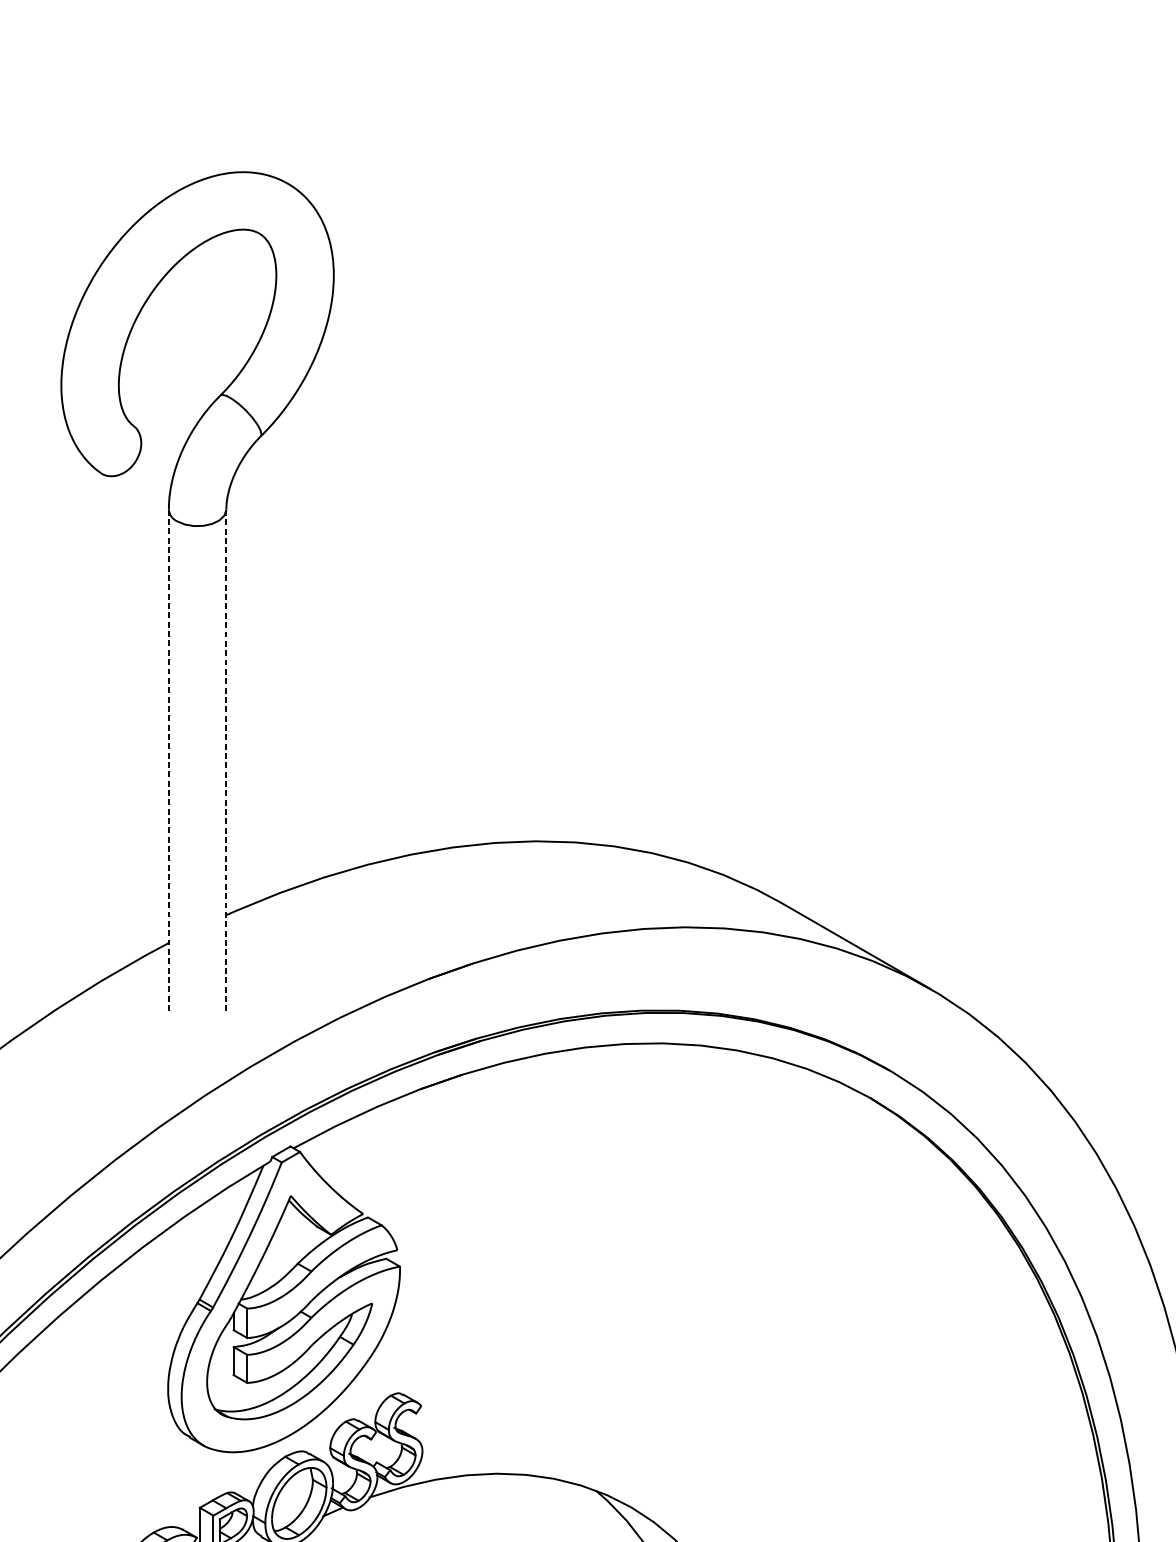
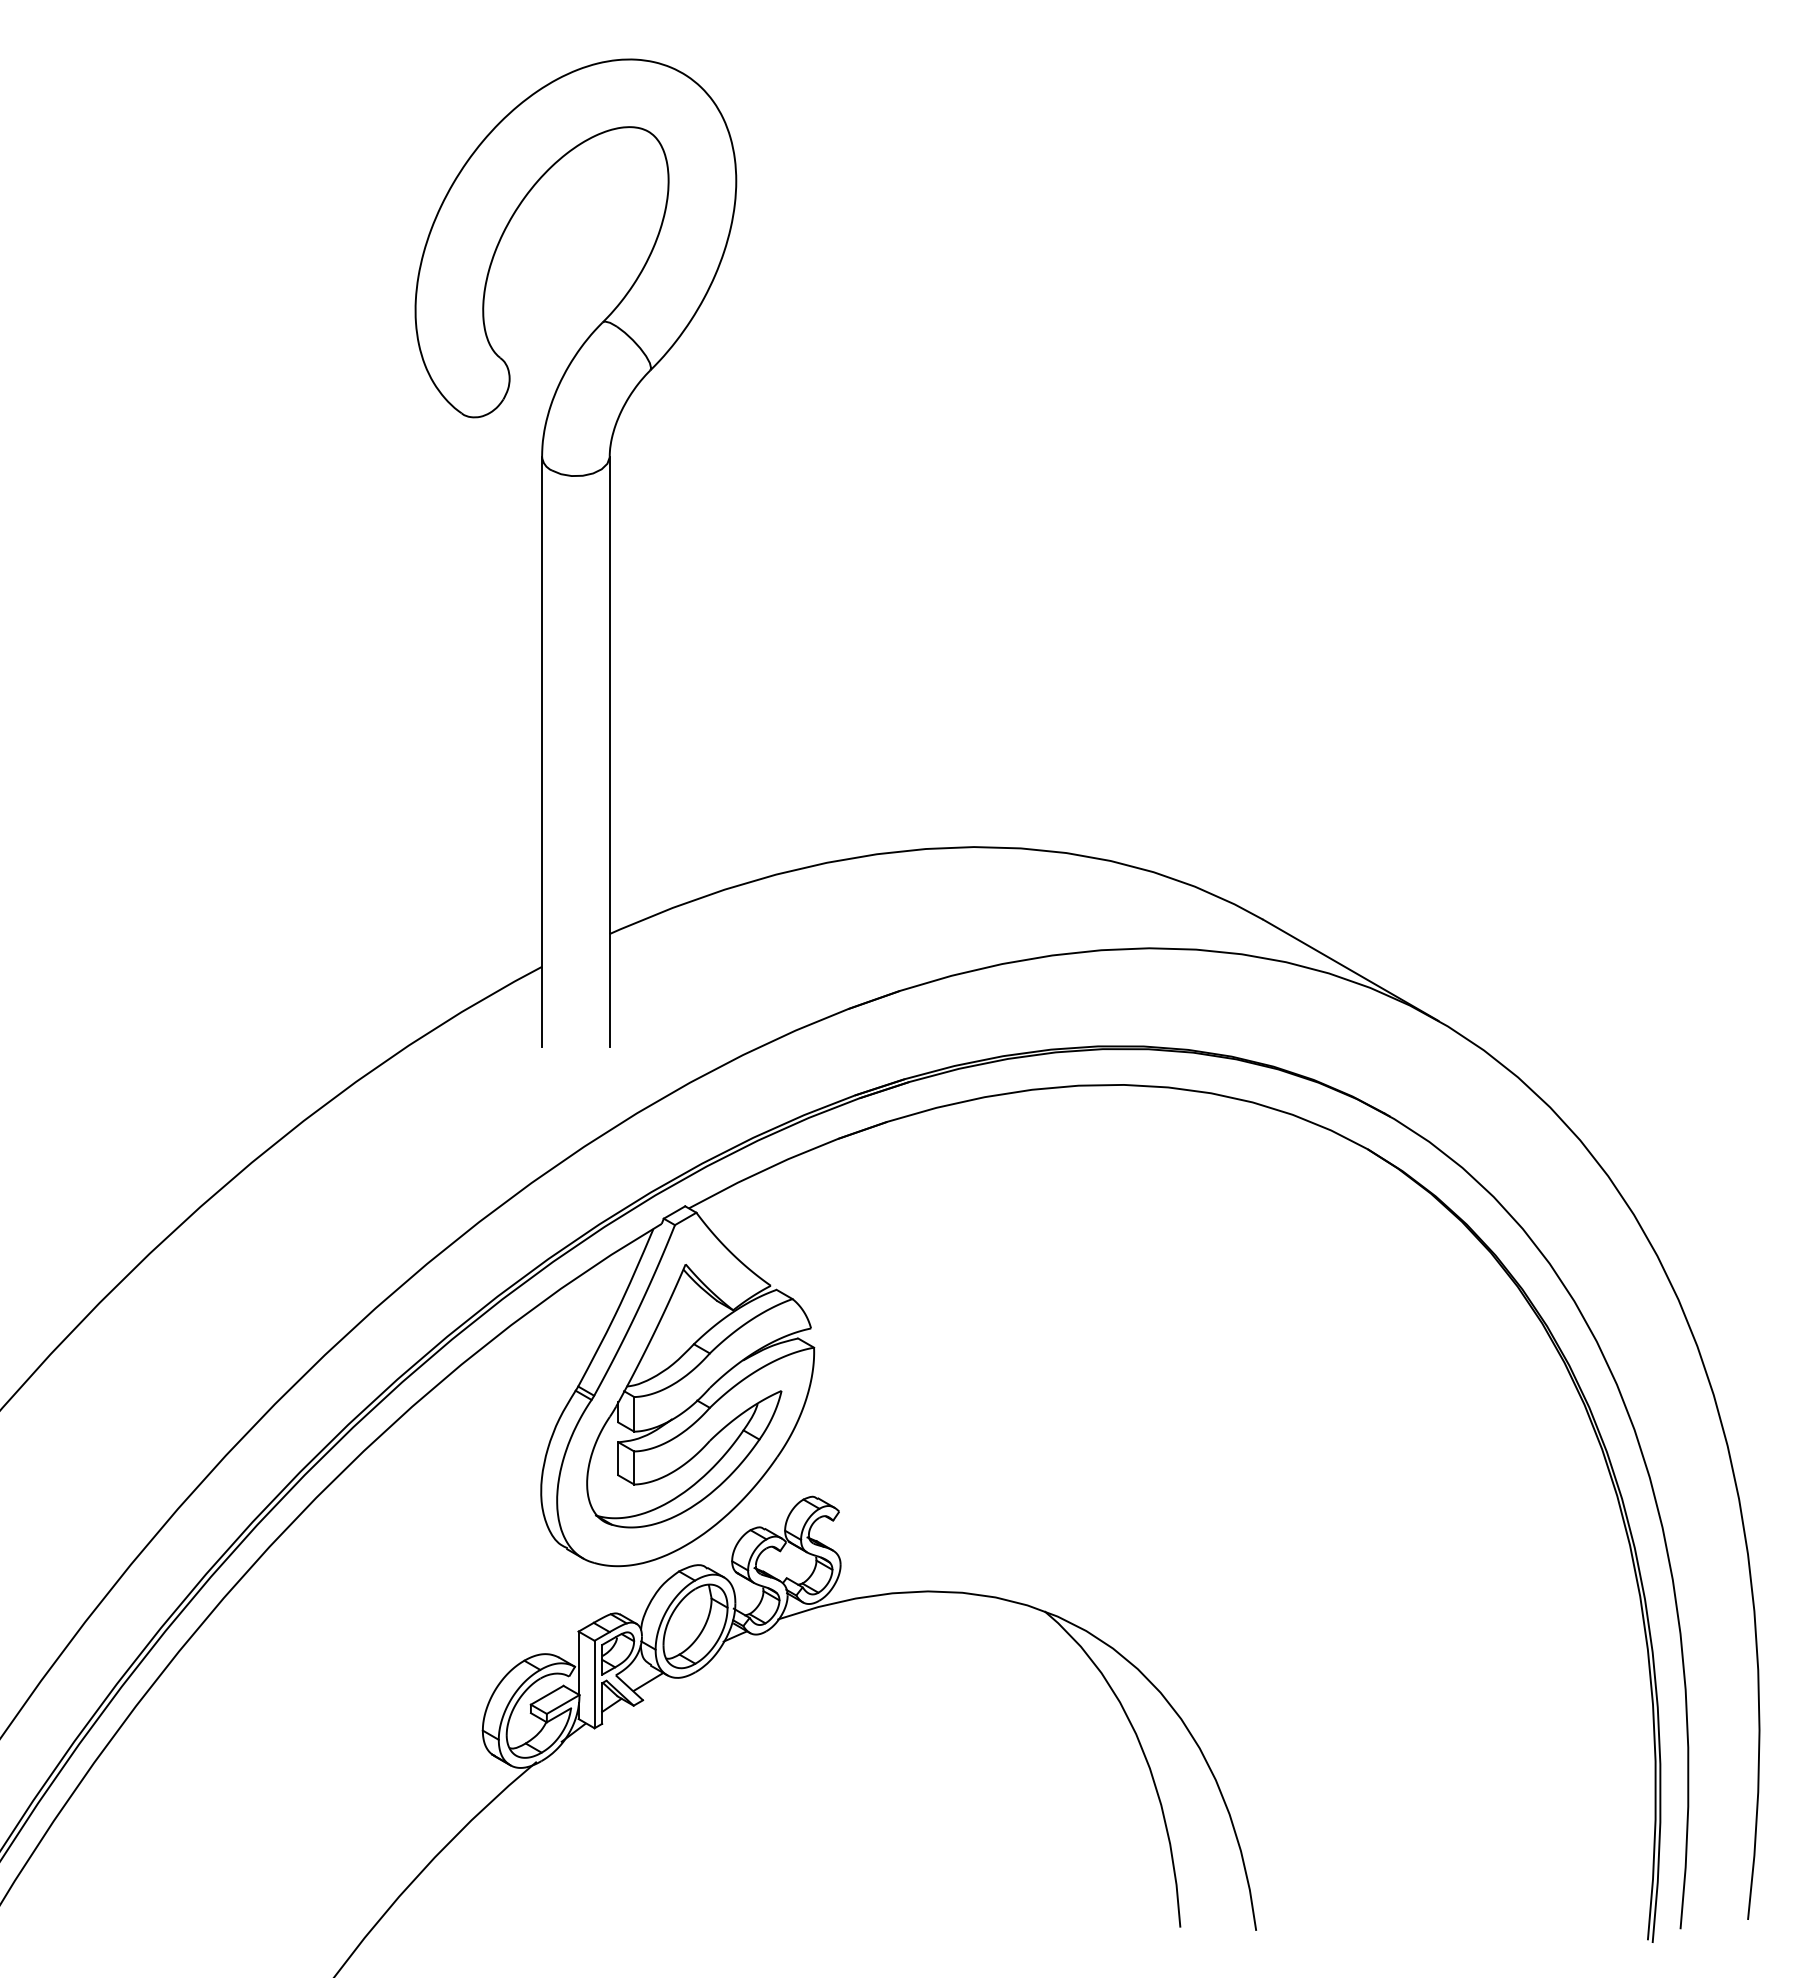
line: (169, 760) -> (542, 752), dashed -> solid
line: (226, 760) -> (609, 751), dashed -> solid

